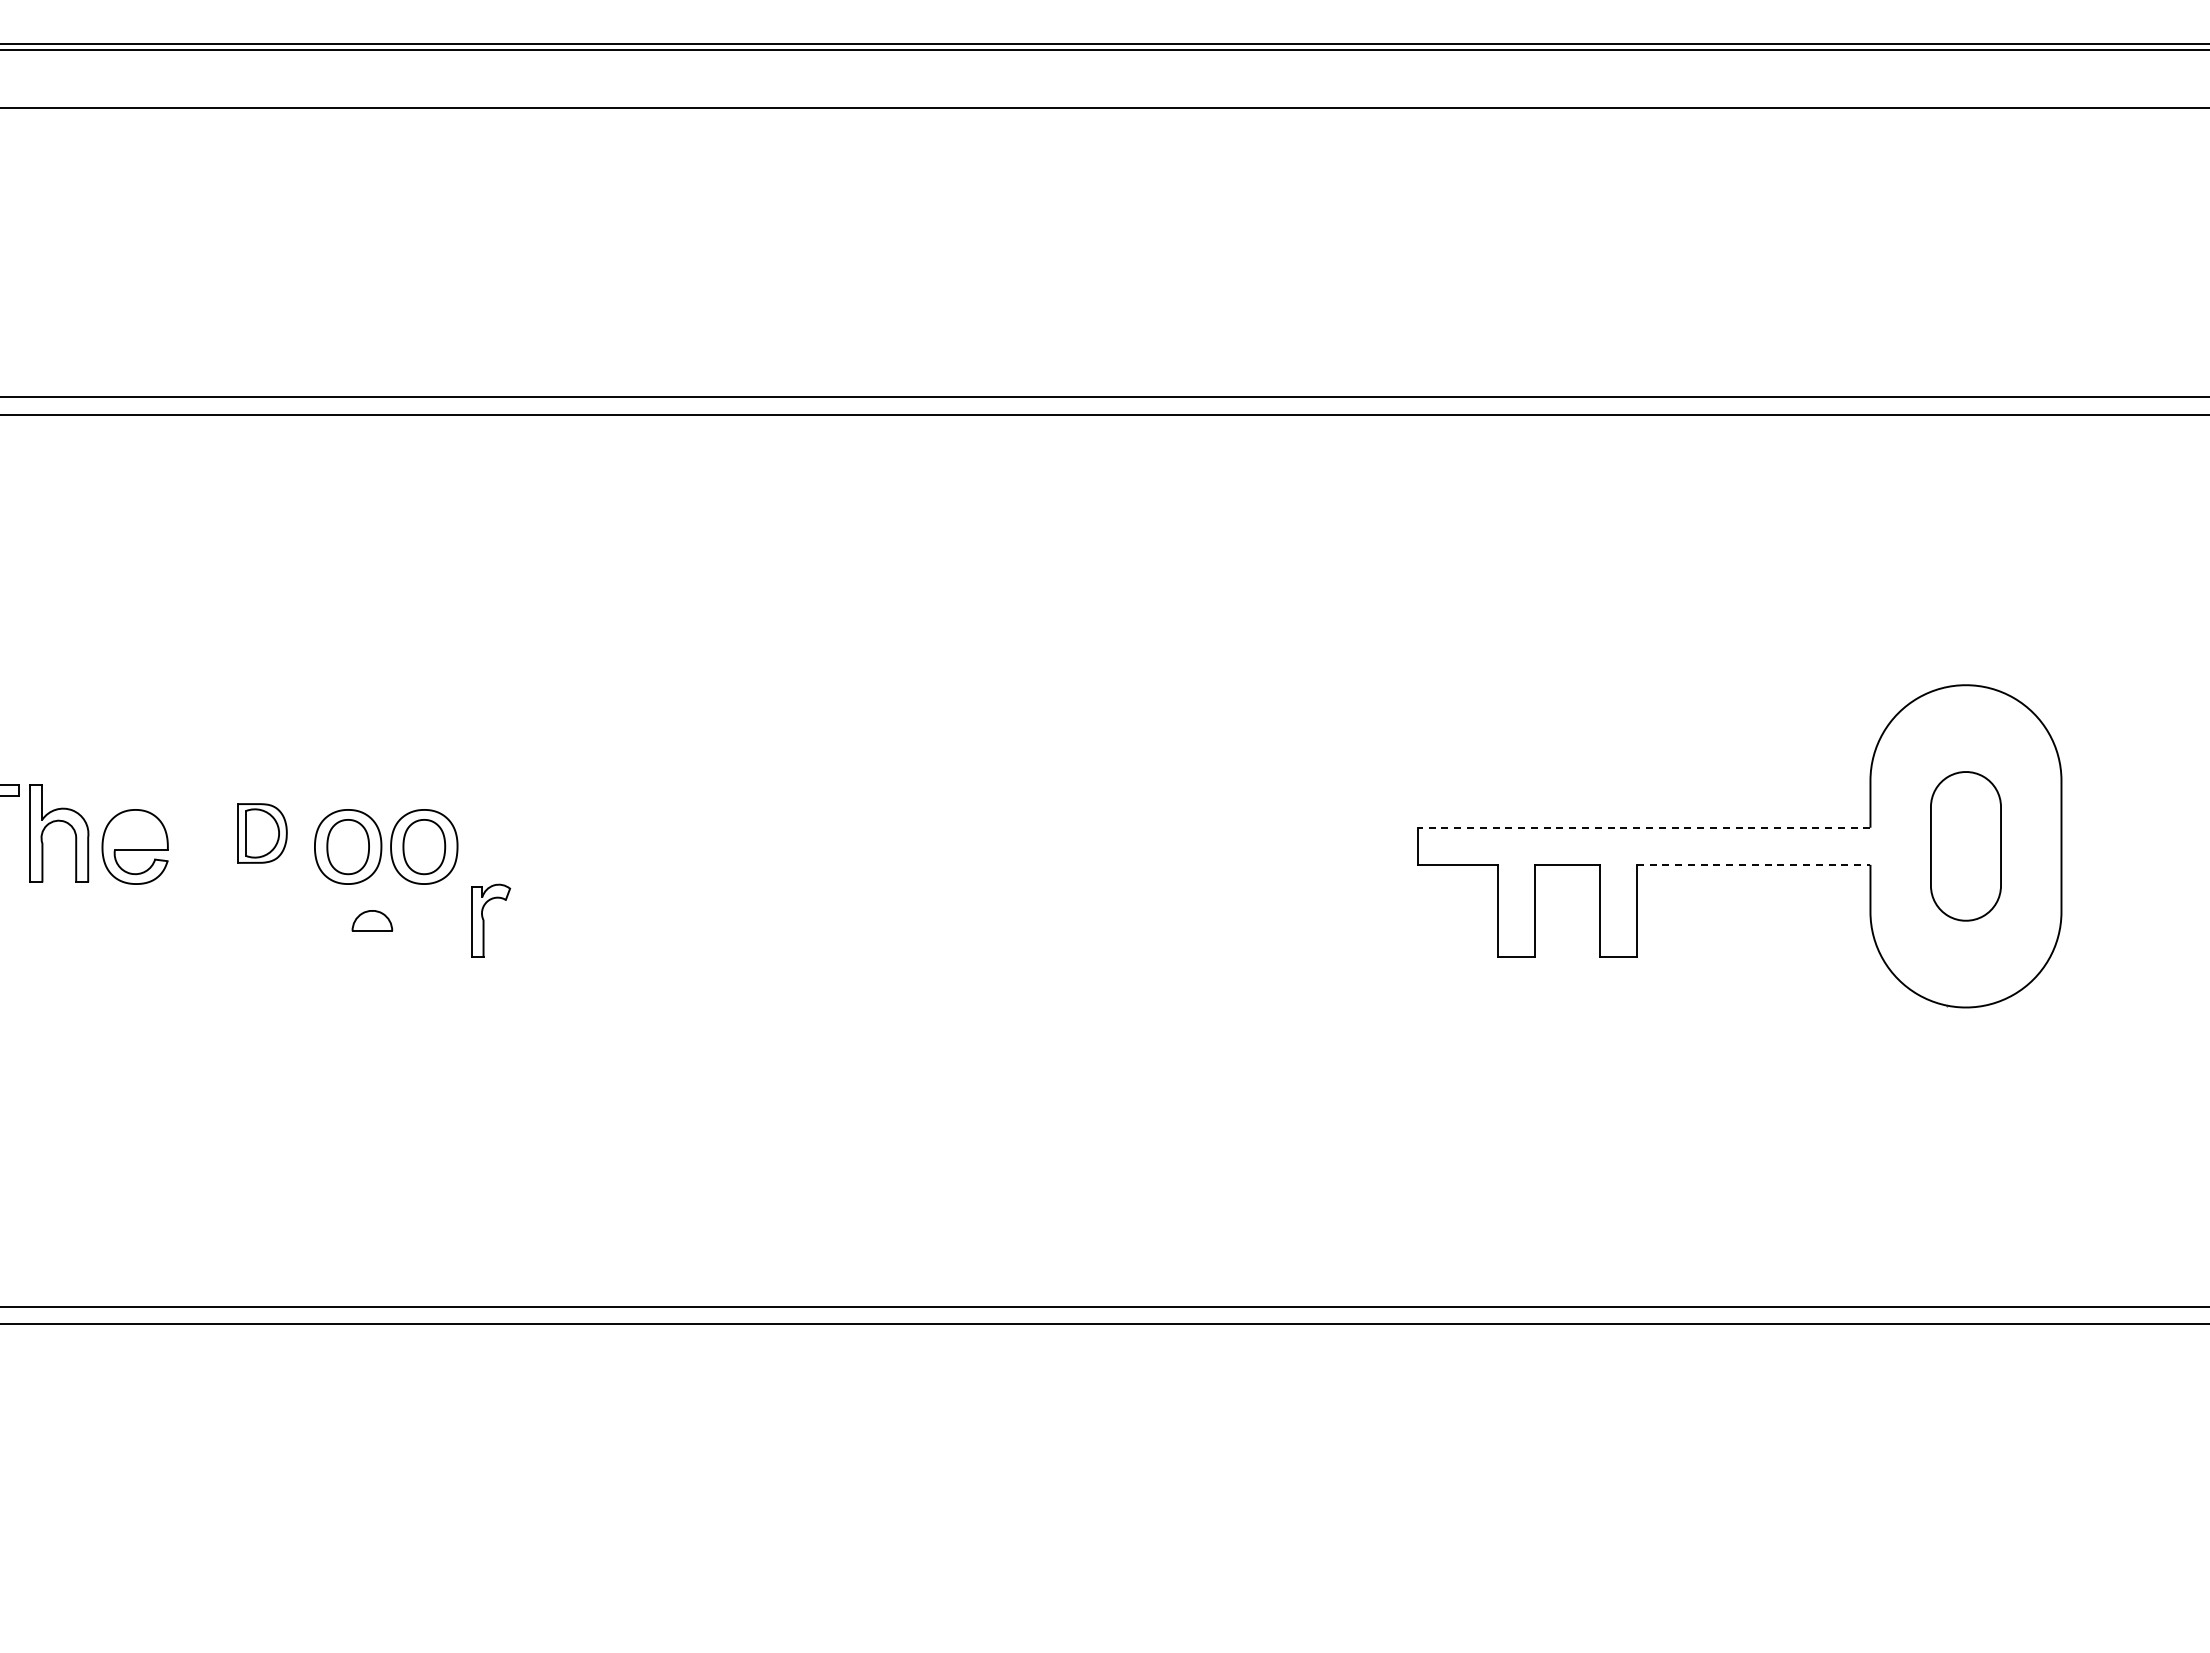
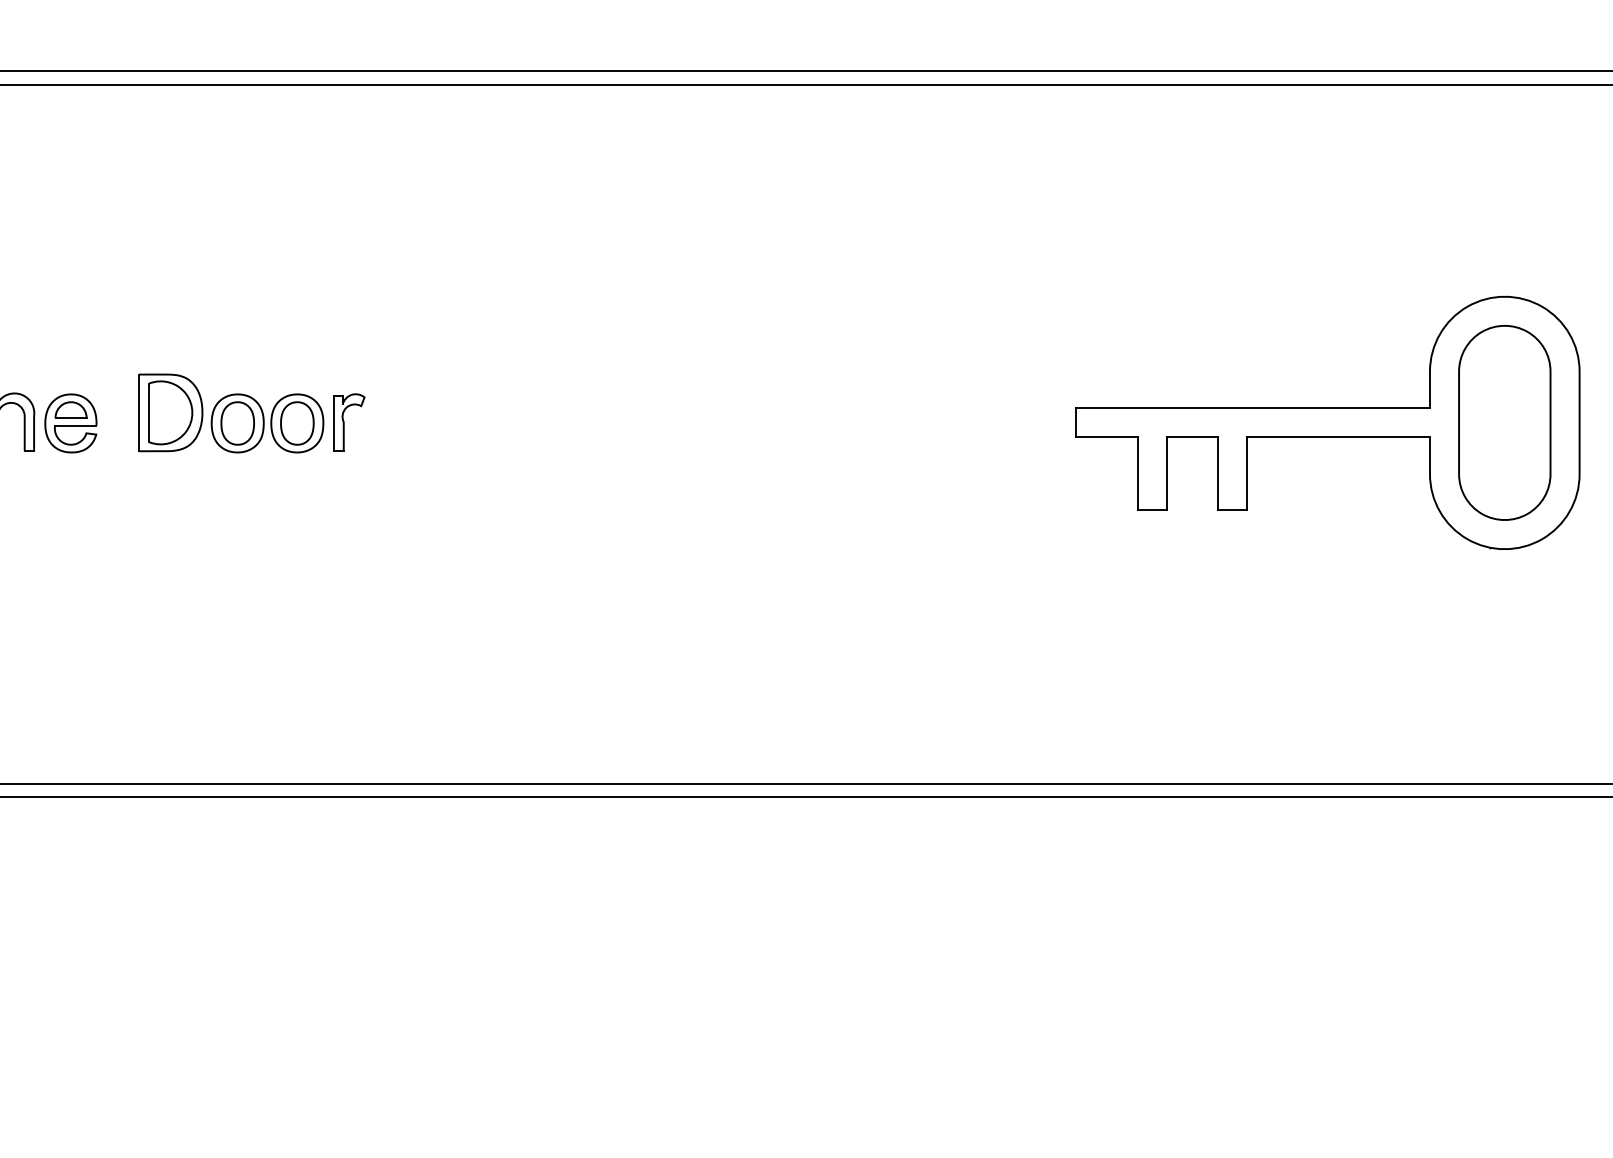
line: (1643, 827) -> (1252, 408), dashed -> solid
part: (262, 833) -> (170, 412), size x1.67
part: (1965, 846) -> (1504, 423), size x1.67
line: (1753, 864) -> (1338, 437), dashed -> solid
part: (372, 920) -> (71, 409), moved
part: (484, 920) -> (344, 422), moved

